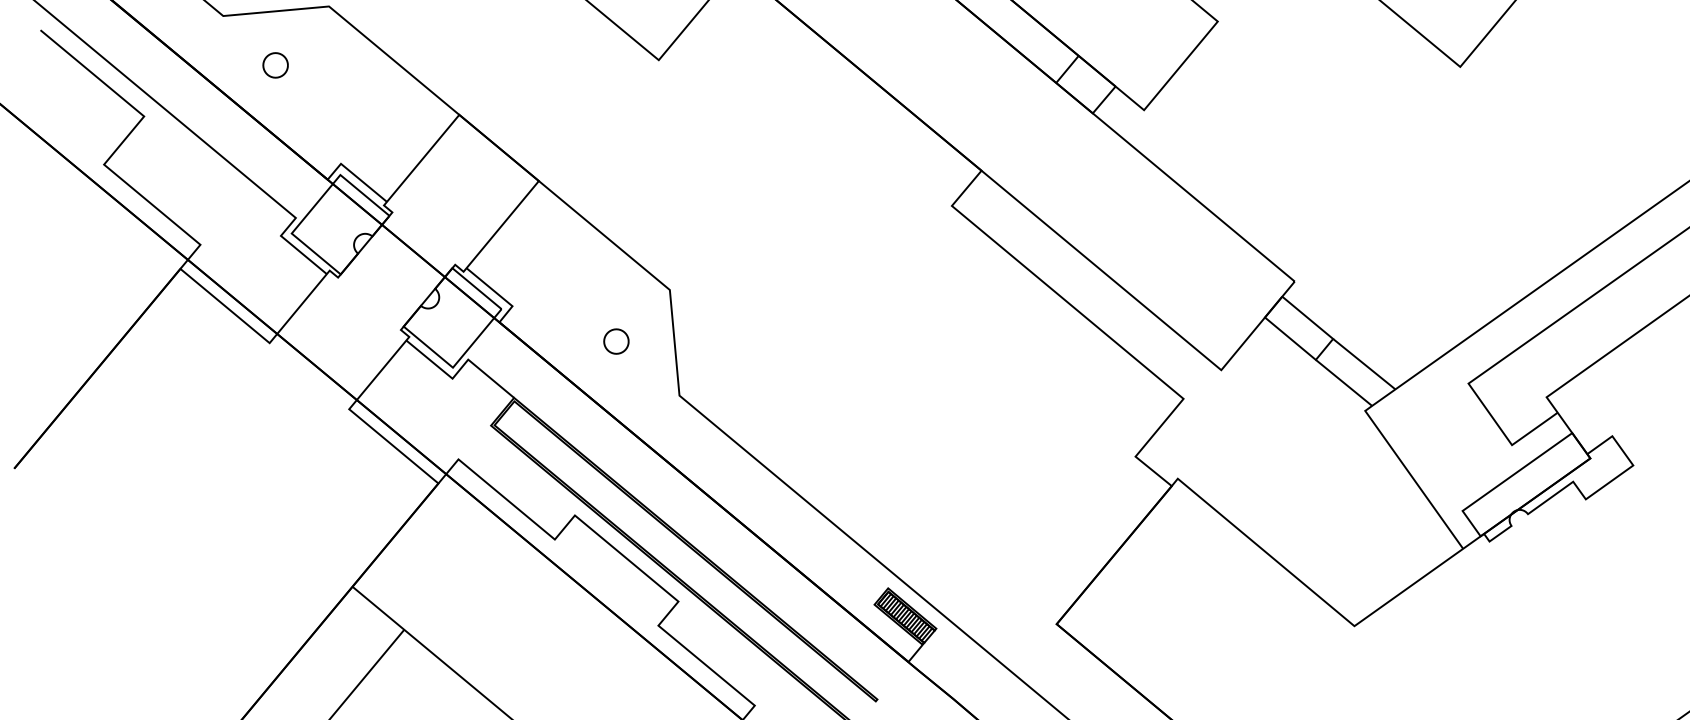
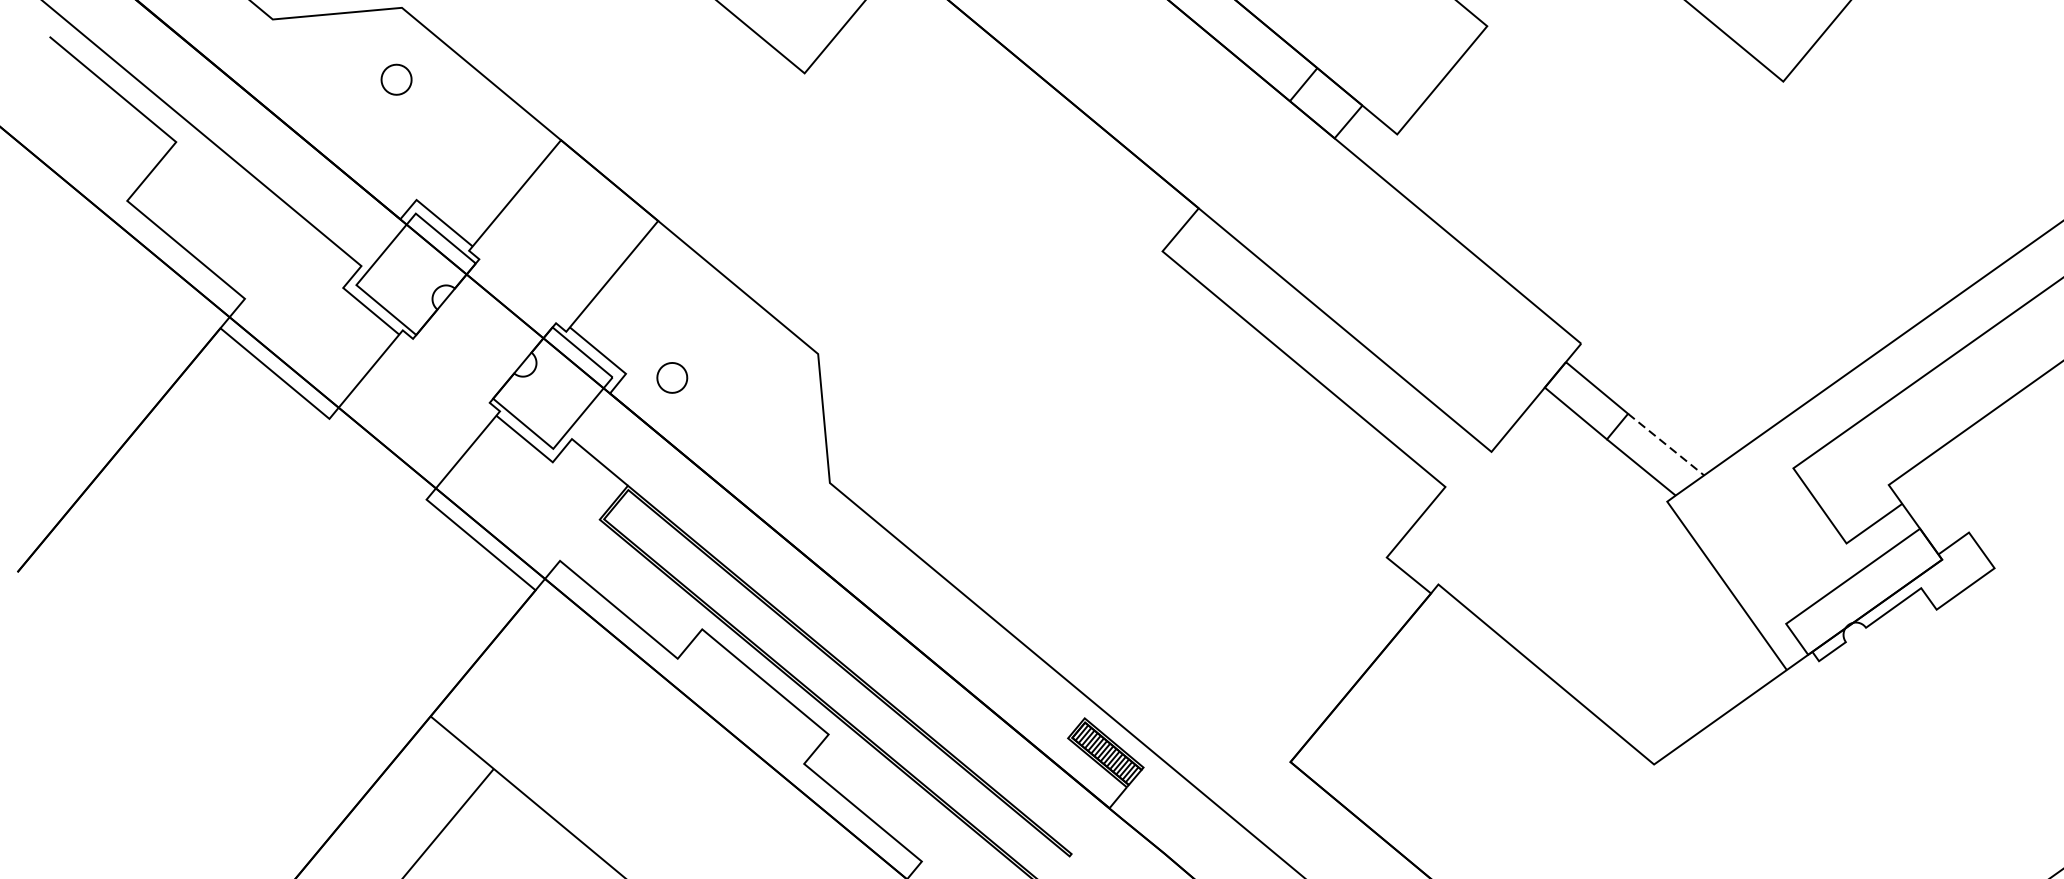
part: (275, 65) -> (396, 79), moved
part: (616, 341) -> (672, 377), moved
line: (1364, 364) -> (1666, 444), solid -> dashed

